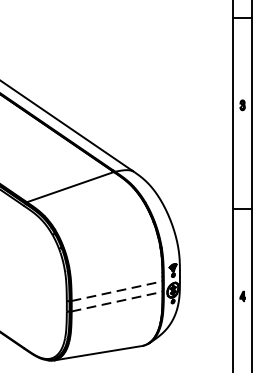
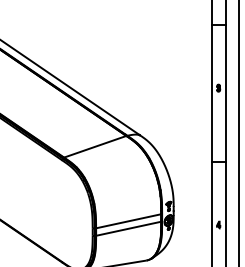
line: (118, 291) -> (129, 221), dashed -> solid
line: (118, 301) -> (129, 228), dashed -> solid

